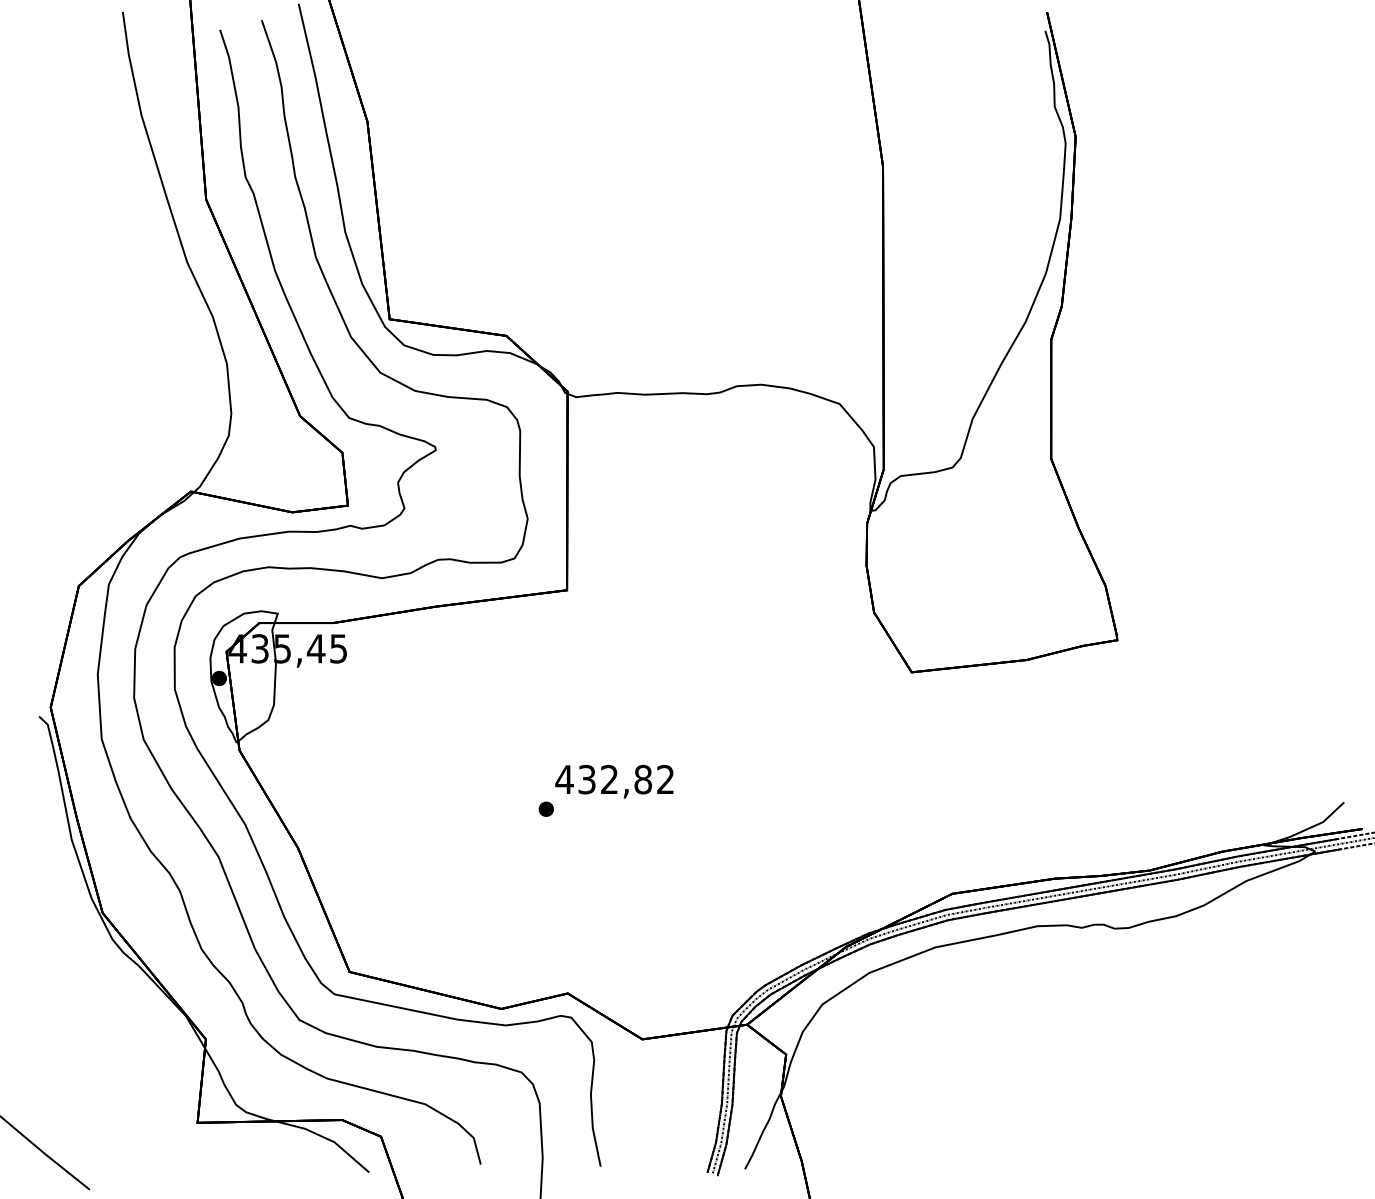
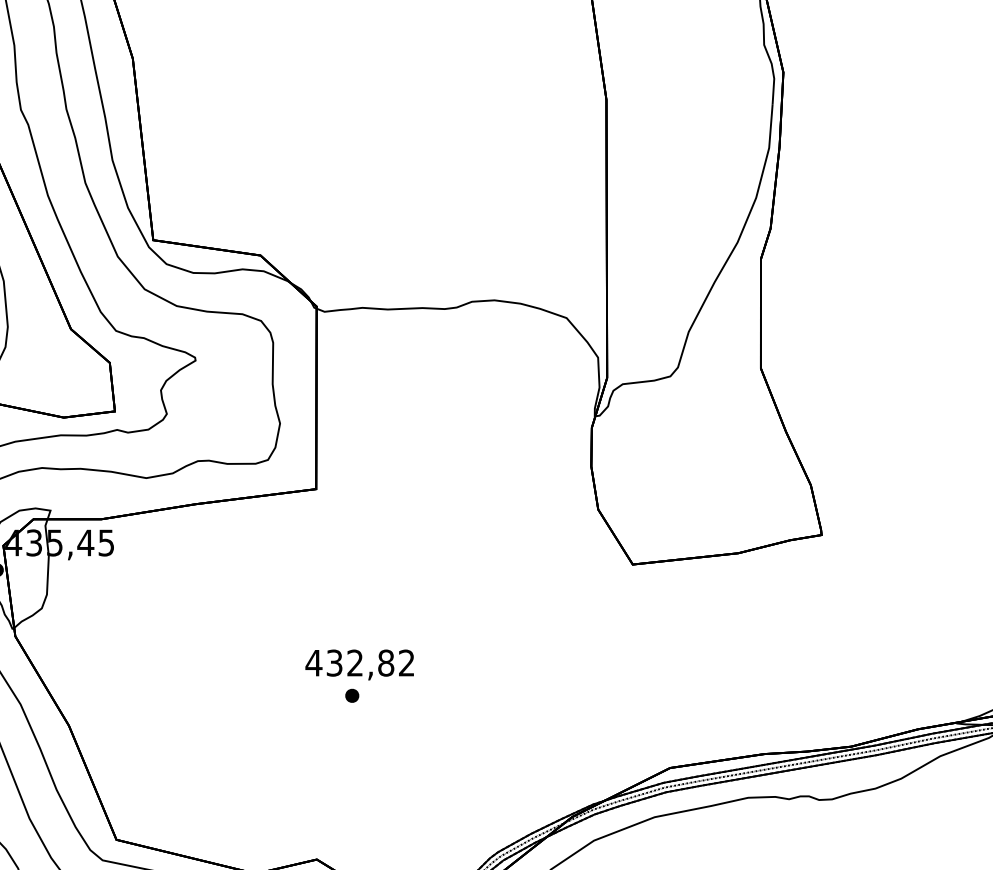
part: (545, 808) -> (351, 695), moved

